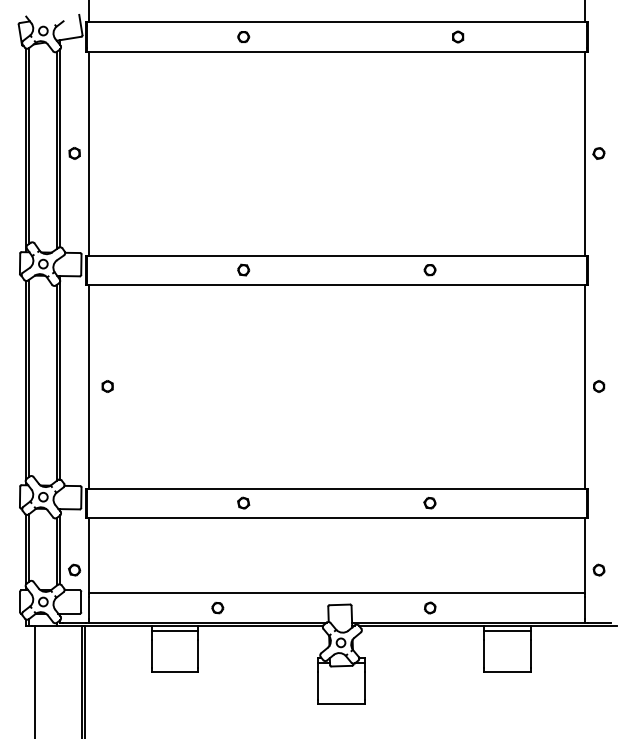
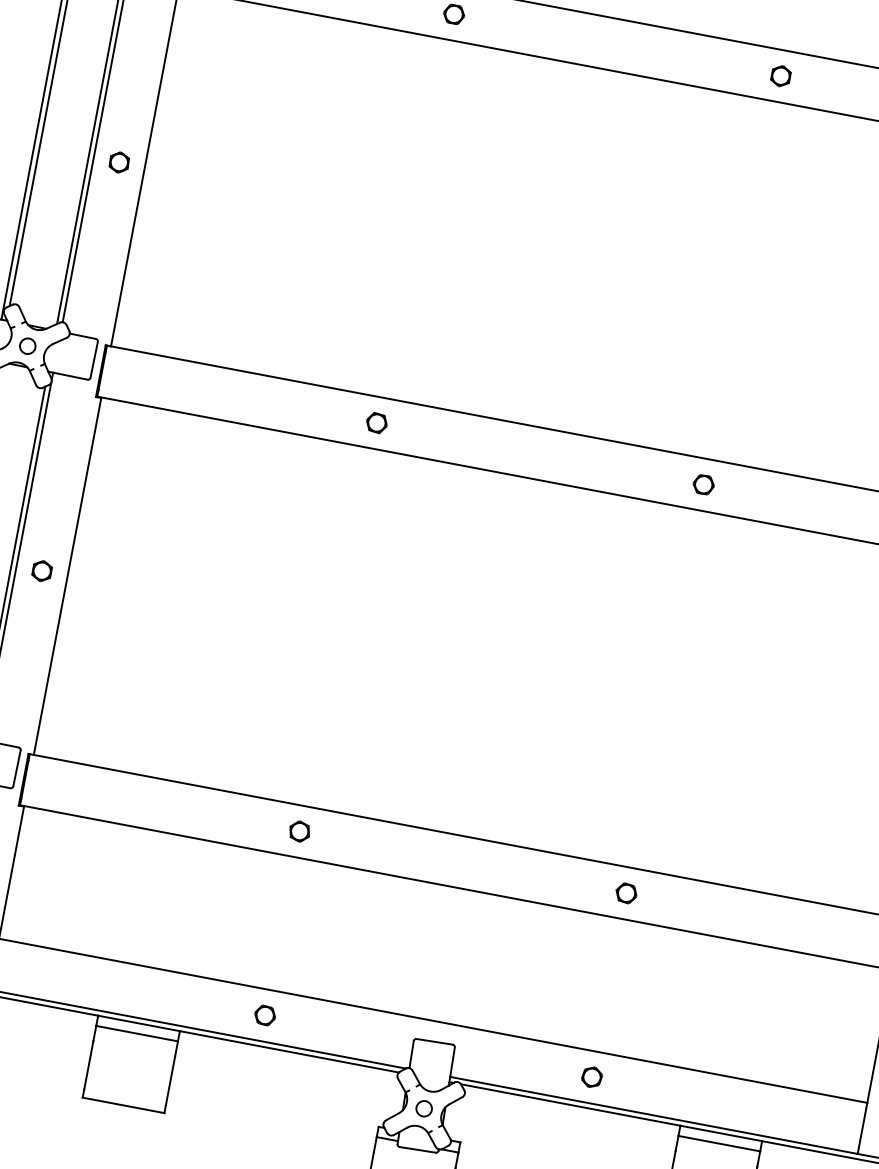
part: (458, 36) -> (781, 75), moved
part: (107, 386) -> (41, 571), moved
part: (217, 607) -> (264, 1014), moved

